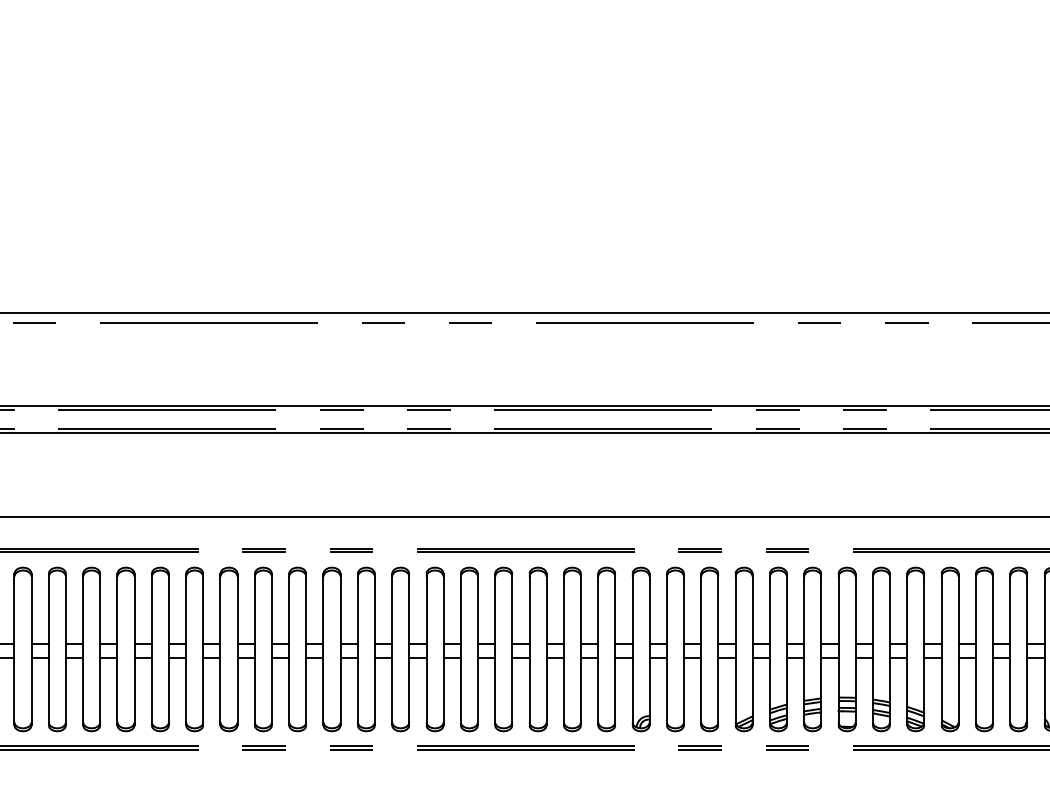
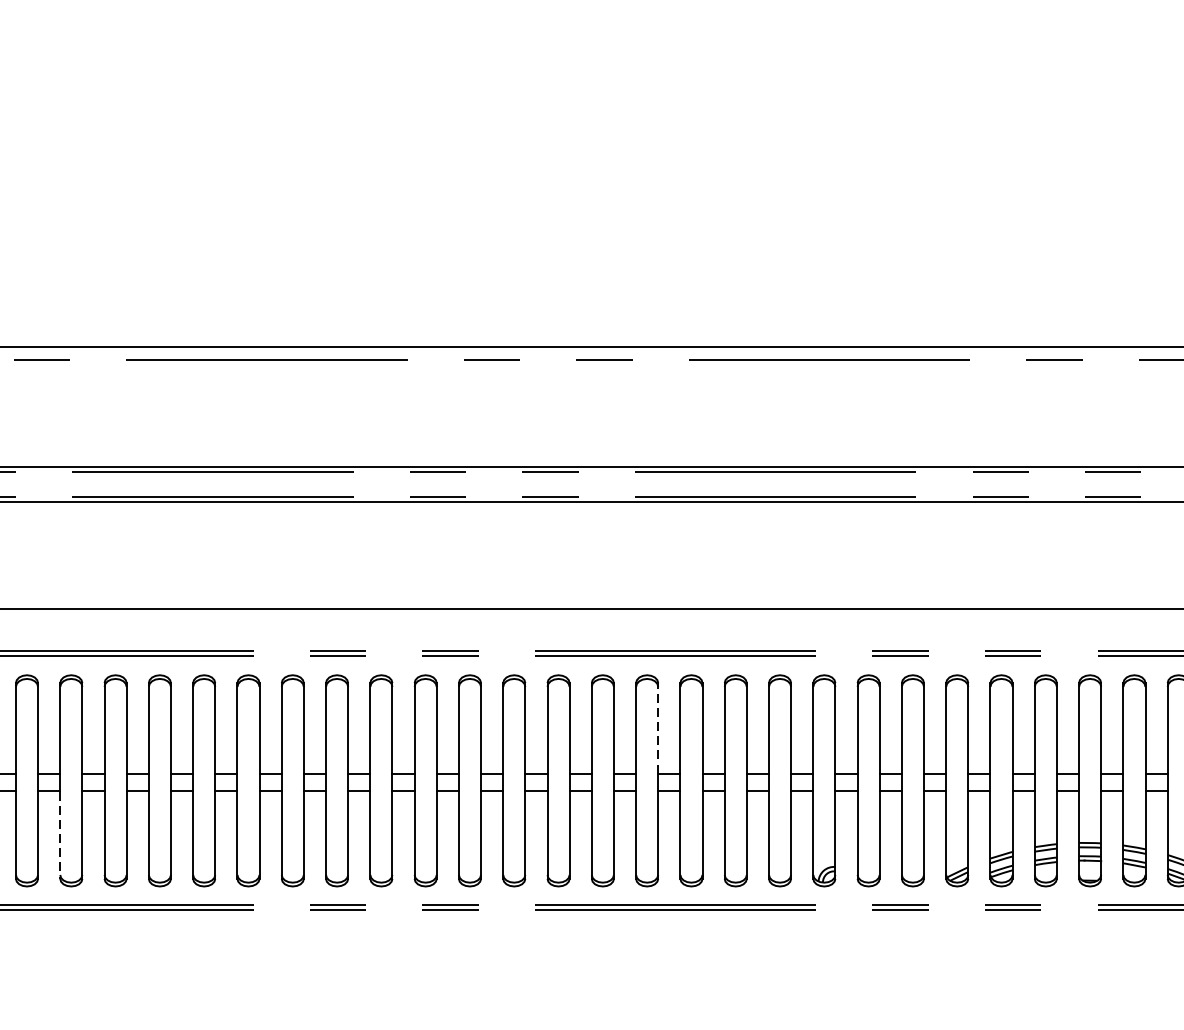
line: (512, 608) -> (658, 728), solid -> dashed
line: (48, 691) -> (59, 835), solid -> dashed

